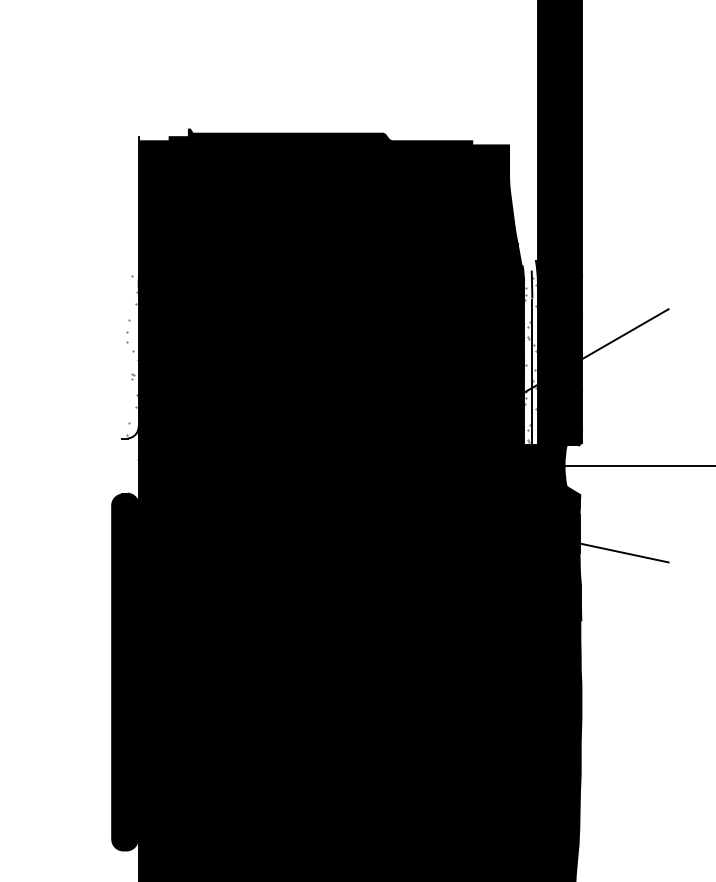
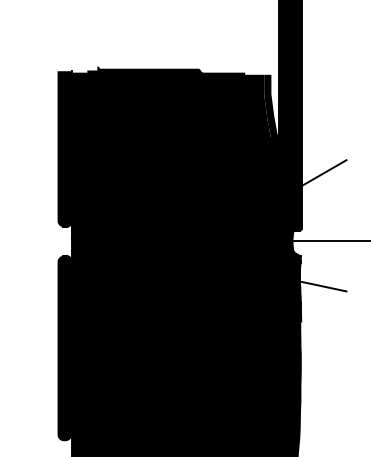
fill: (124, 288) -> (64, 149), added
fill: (523, 294) -> (271, 152), added

